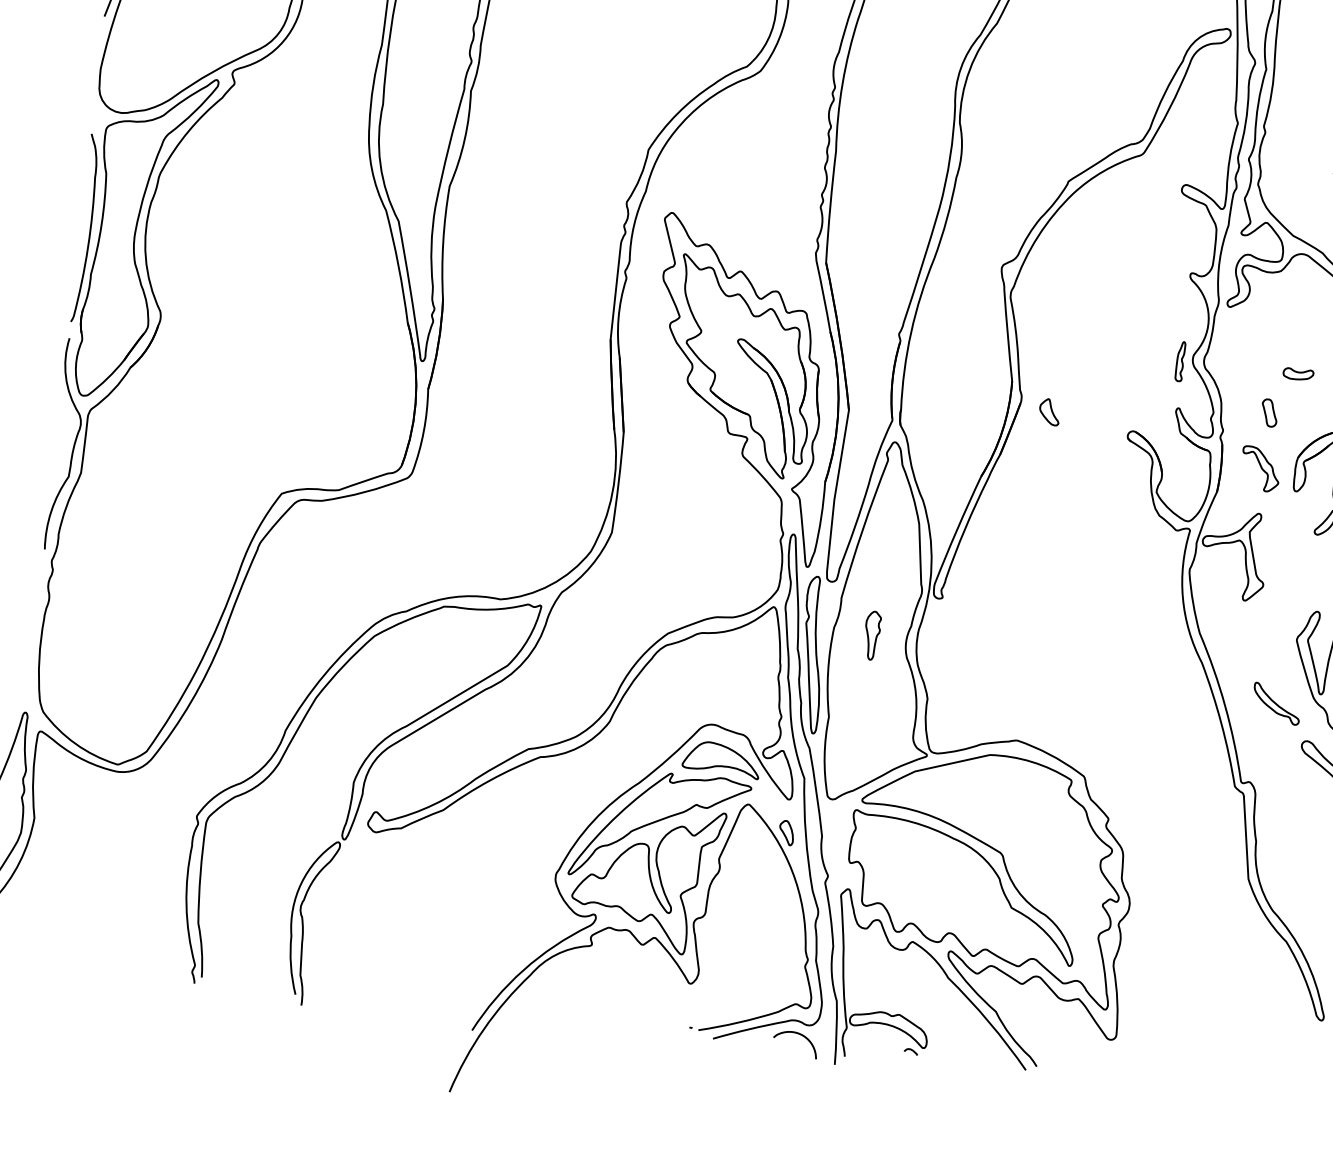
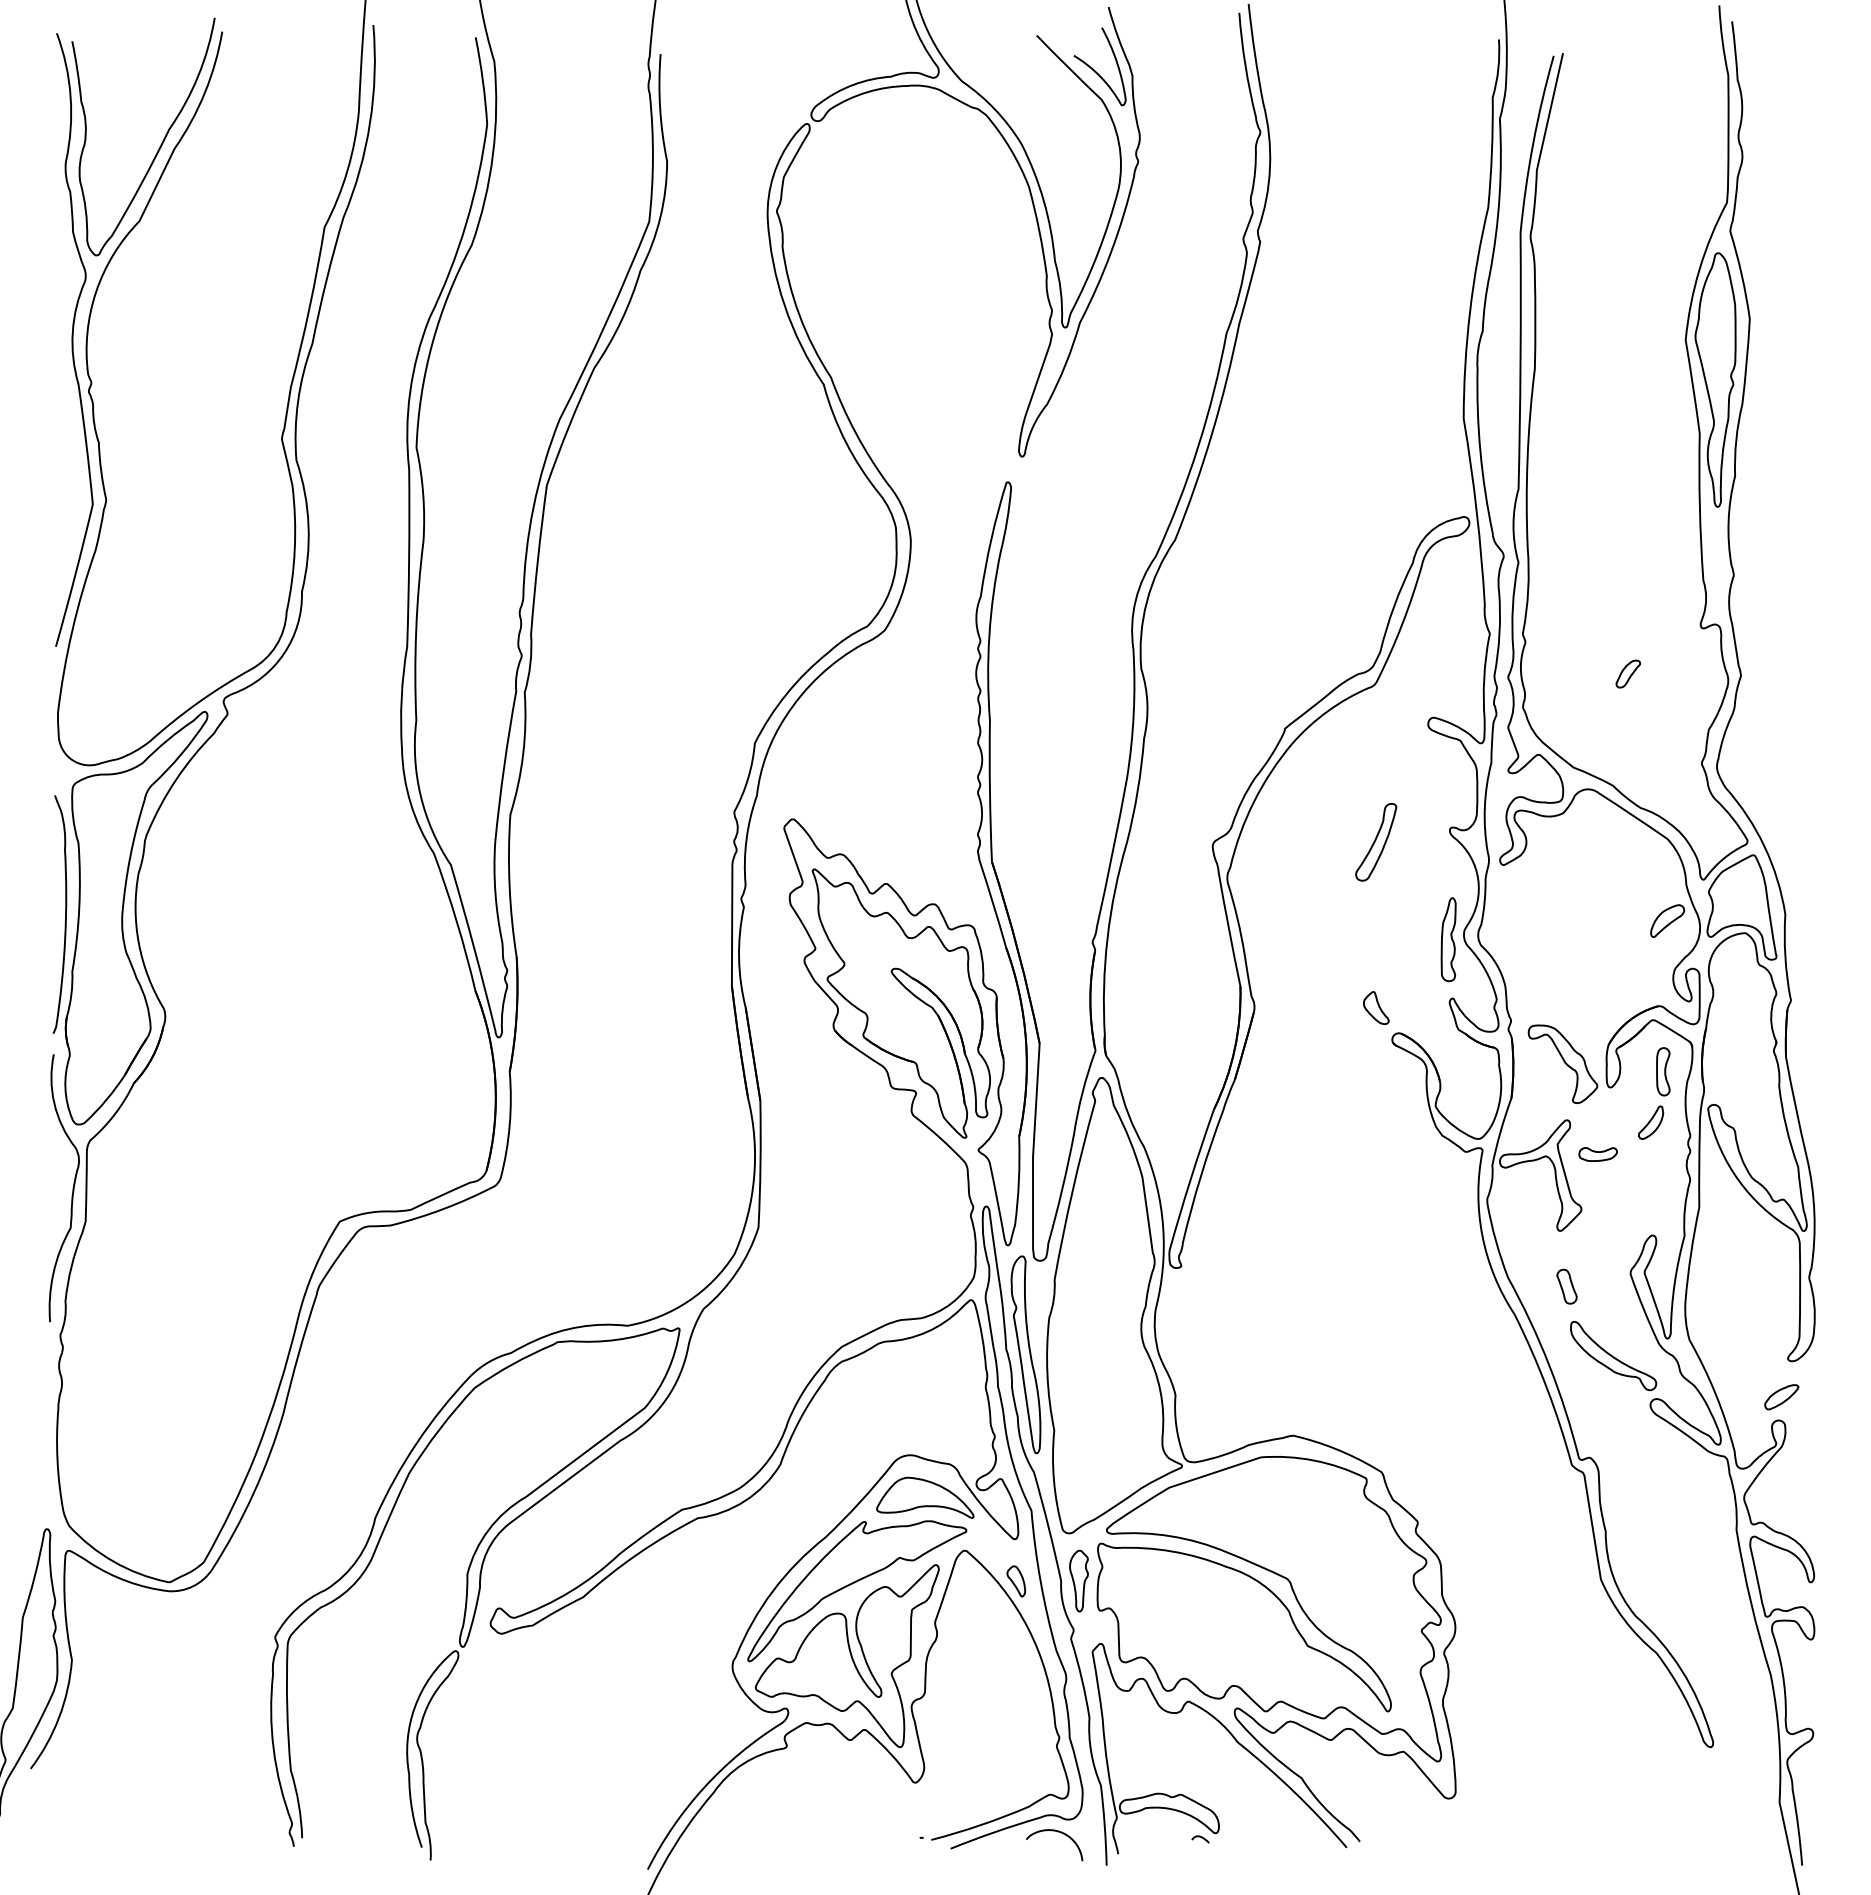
part: (1131, 278) -> (1376, 842), added
part: (1180, 361) -> (1448, 939), size x1.67
part: (1297, 374) -> (1597, 1154), moved
part: (1049, 411) -> (1376, 1007), moved
part: (1269, 412) -> (1566, 1286), moved
part: (1260, 468) -> (1562, 1063), size x1.43
part: (871, 635) -> (1078, 1580), moved
part: (1276, 704) -> (1613, 1356), size x1.43

